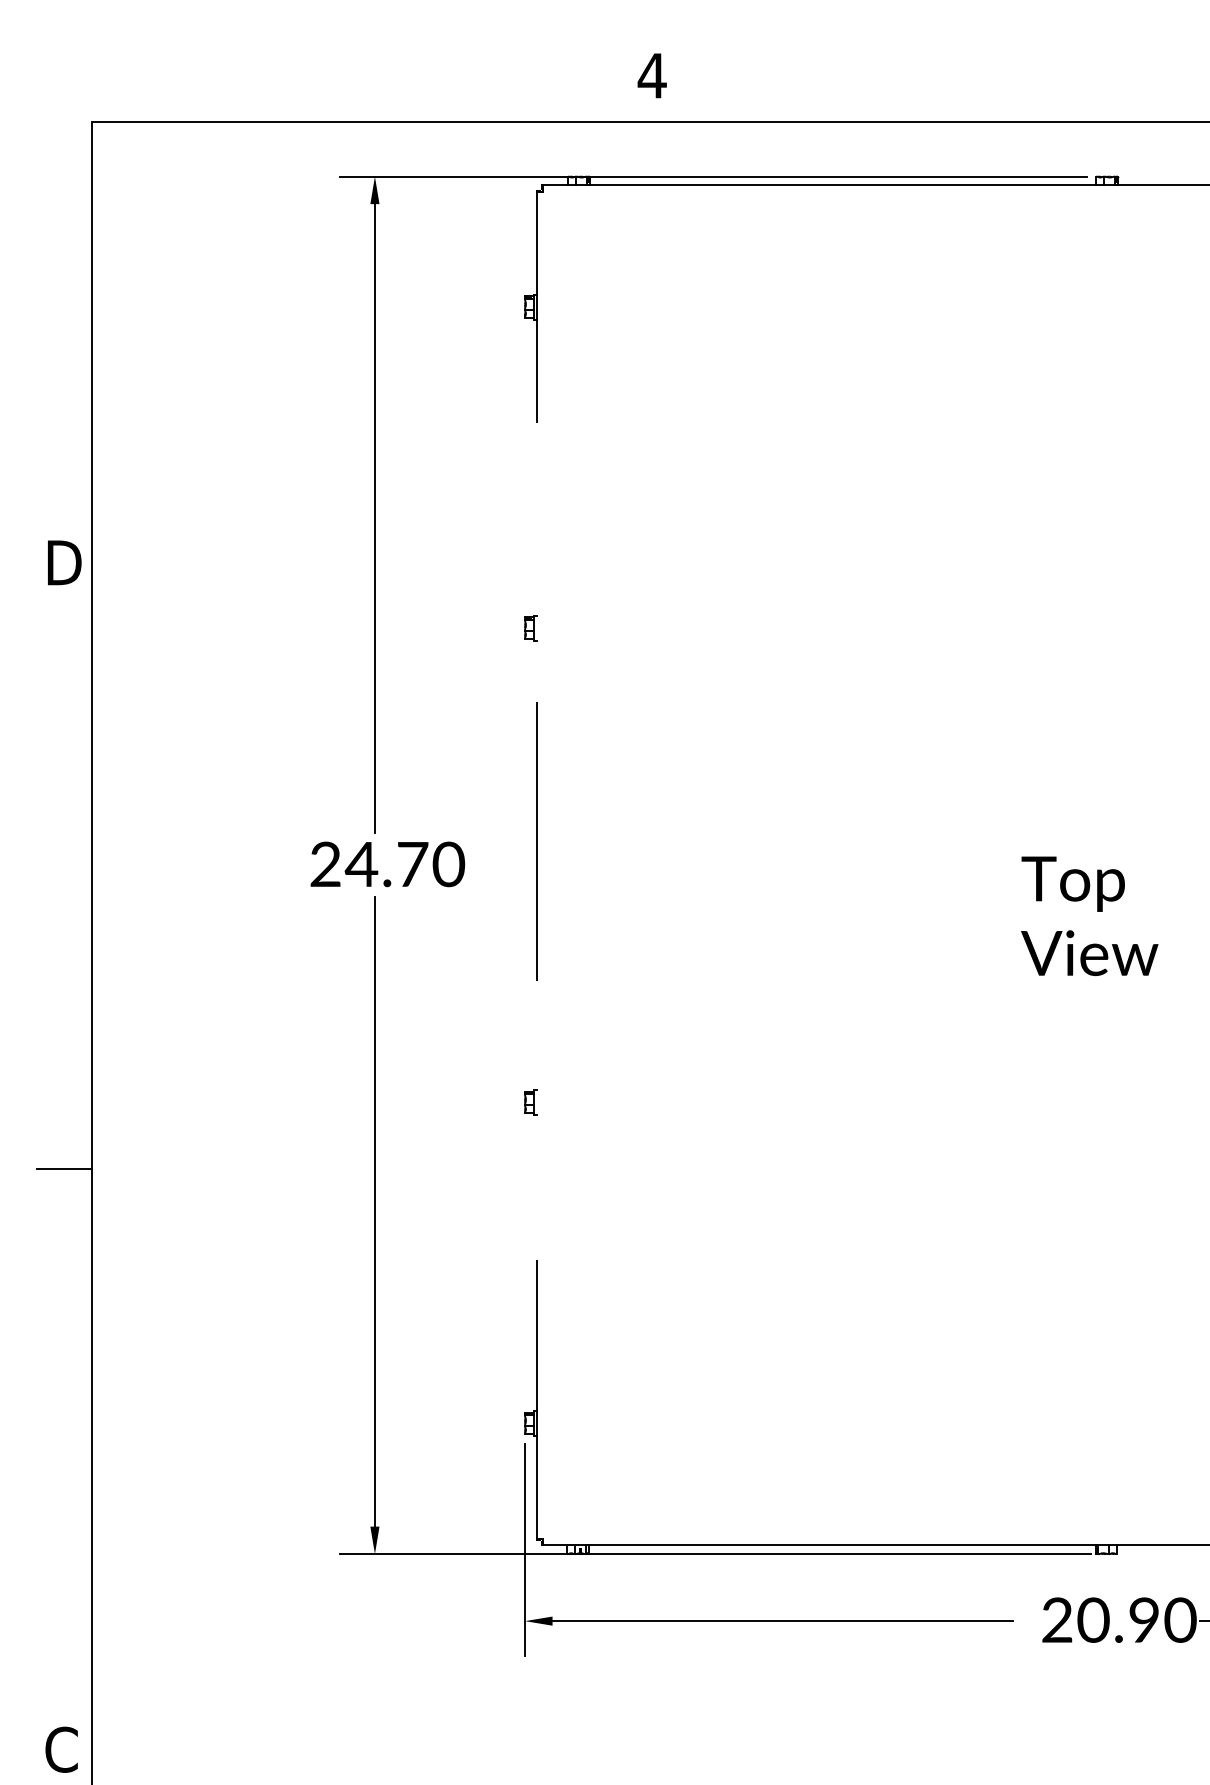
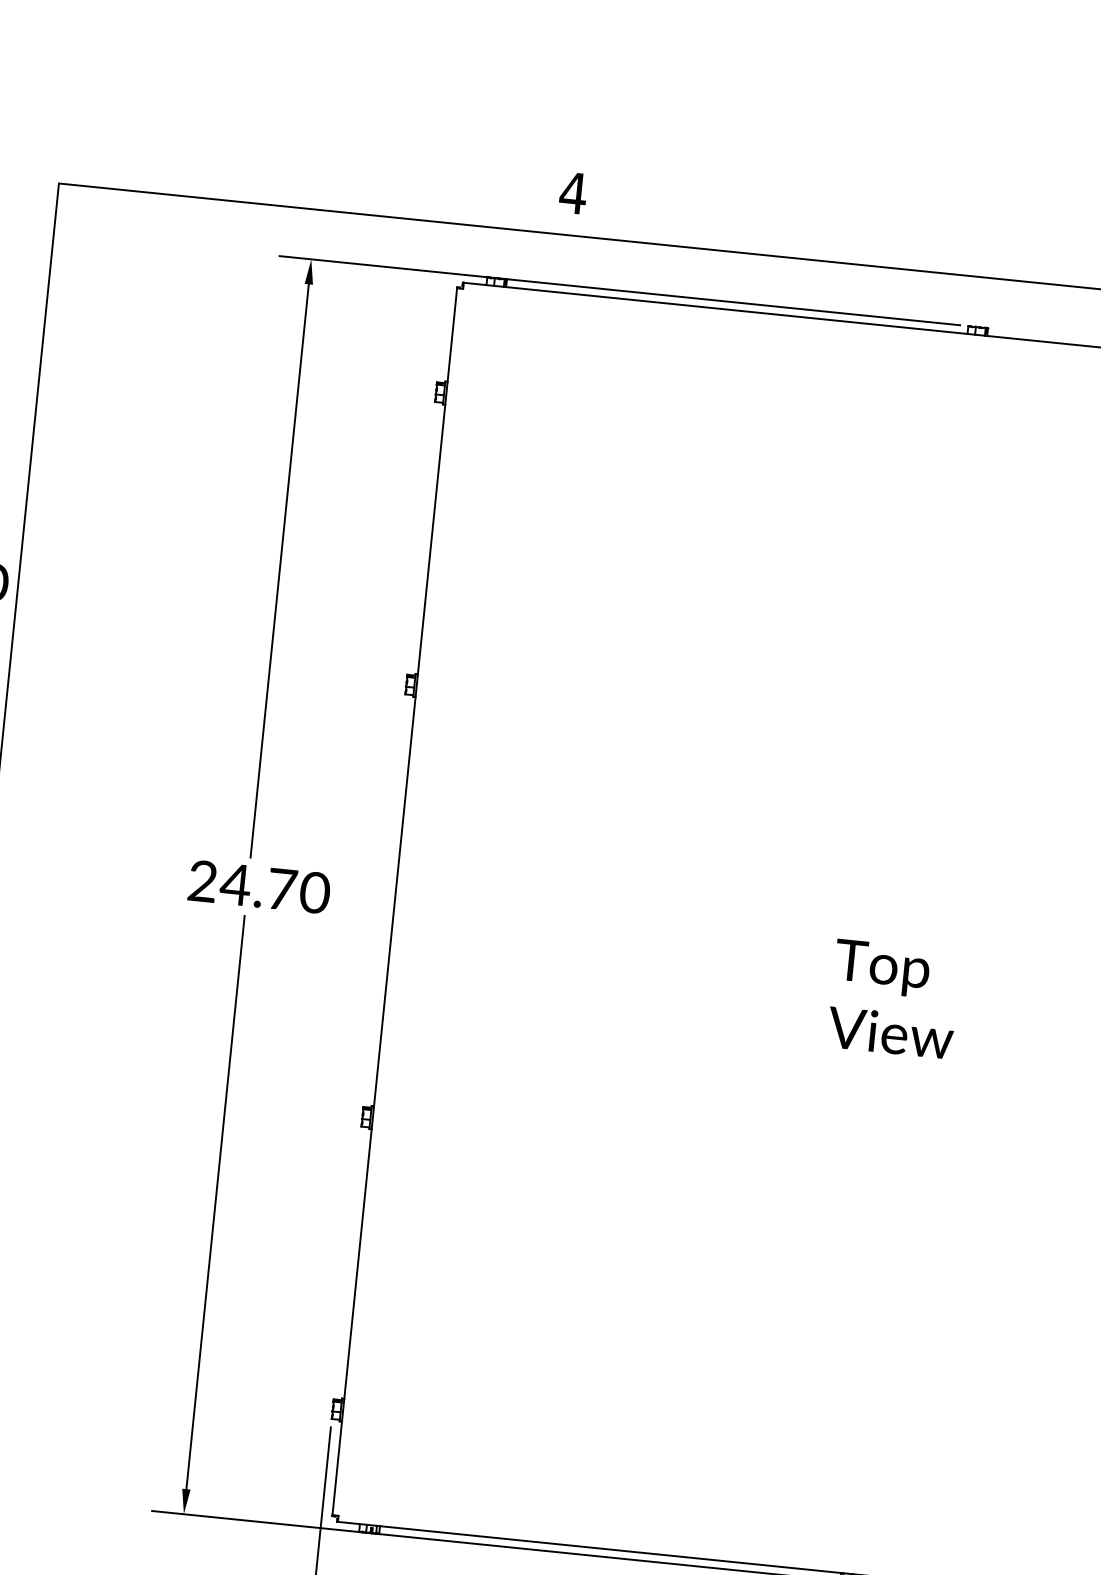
line: (536, 864) -> (394, 900), dashed -> solid

